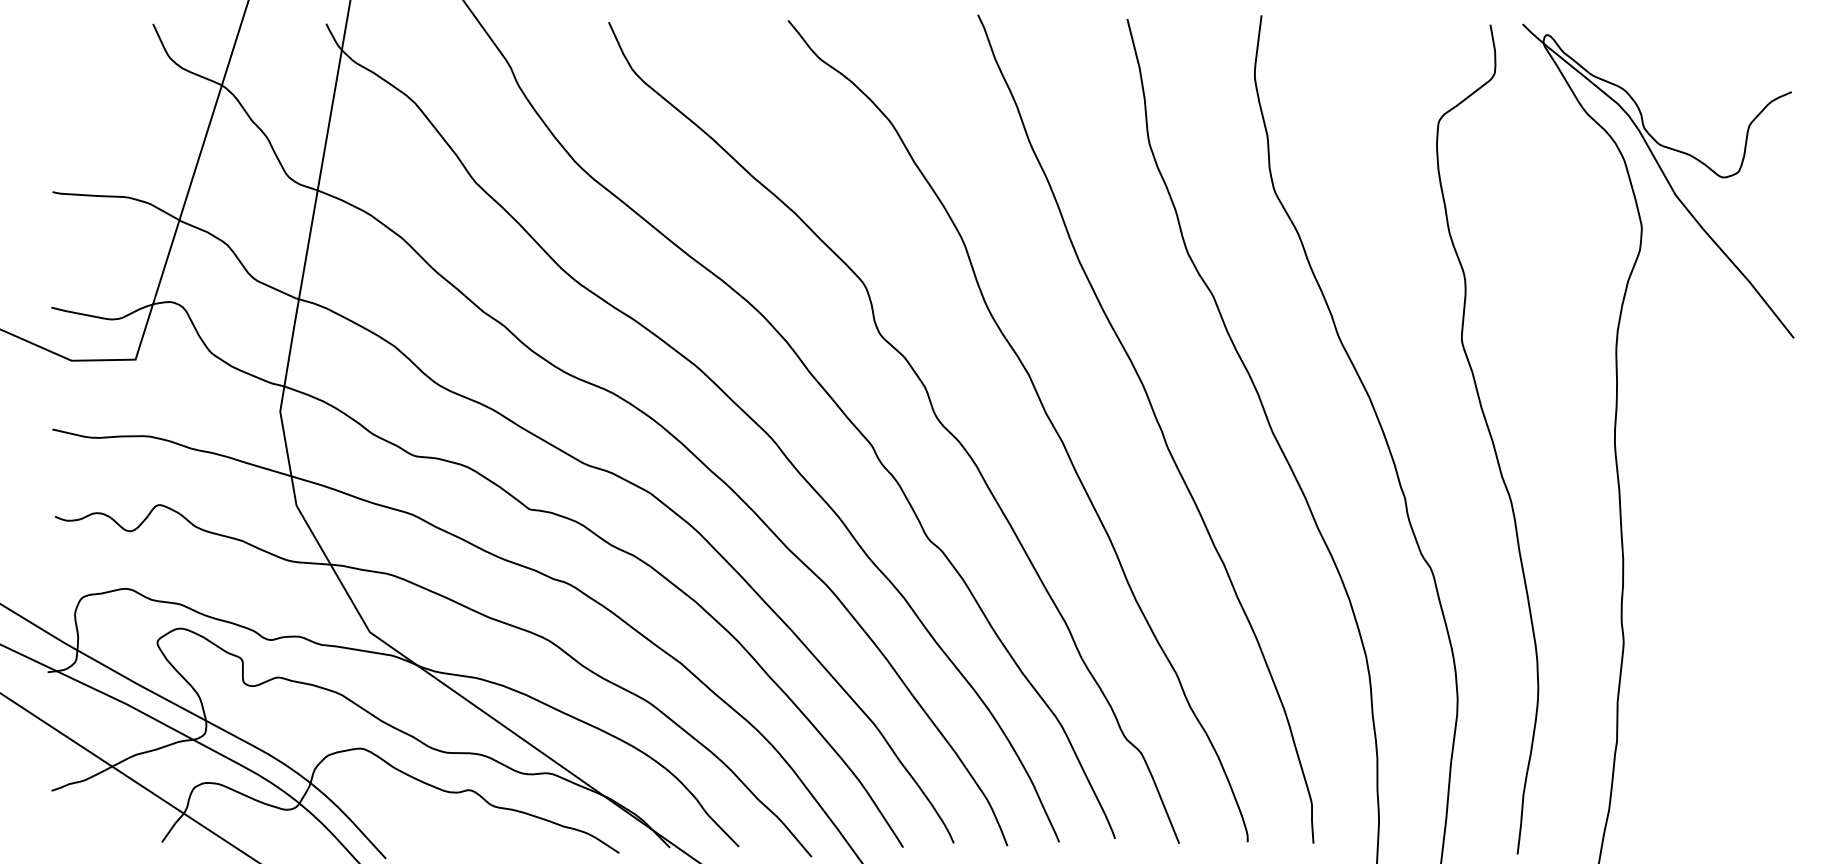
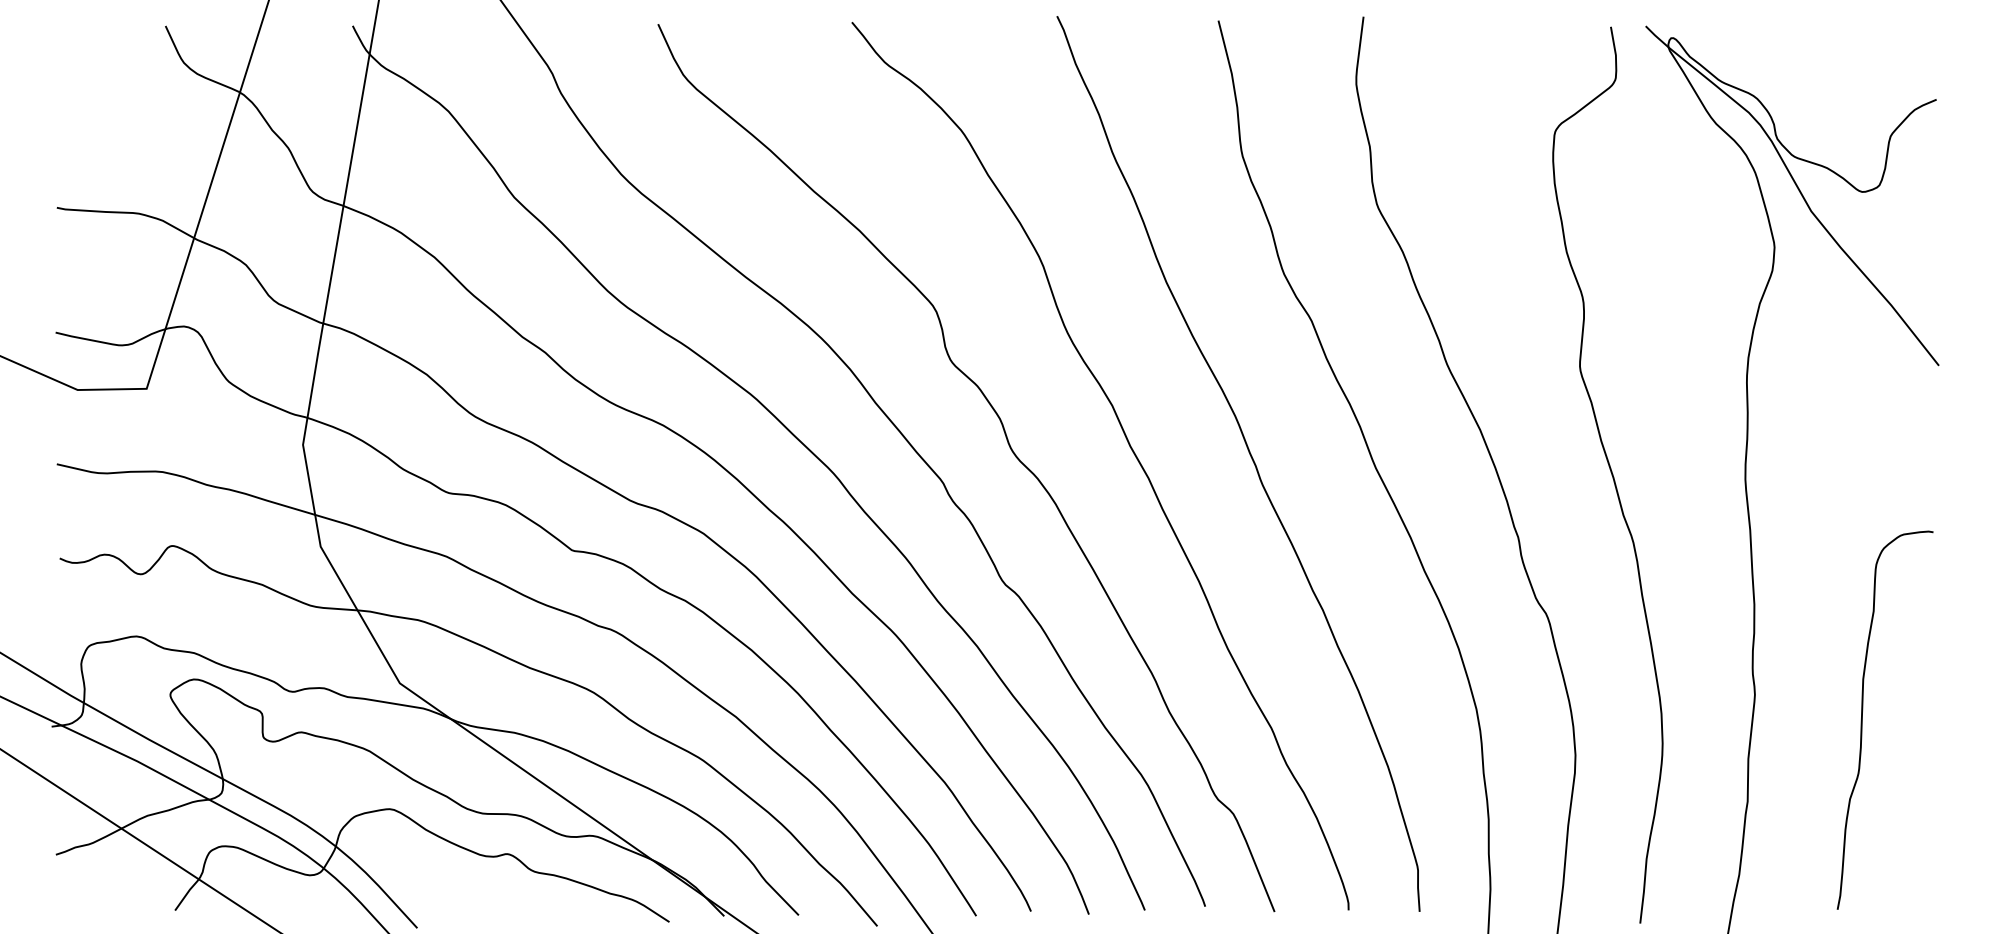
curve: (1723, 665) -> (1862, 719), added

